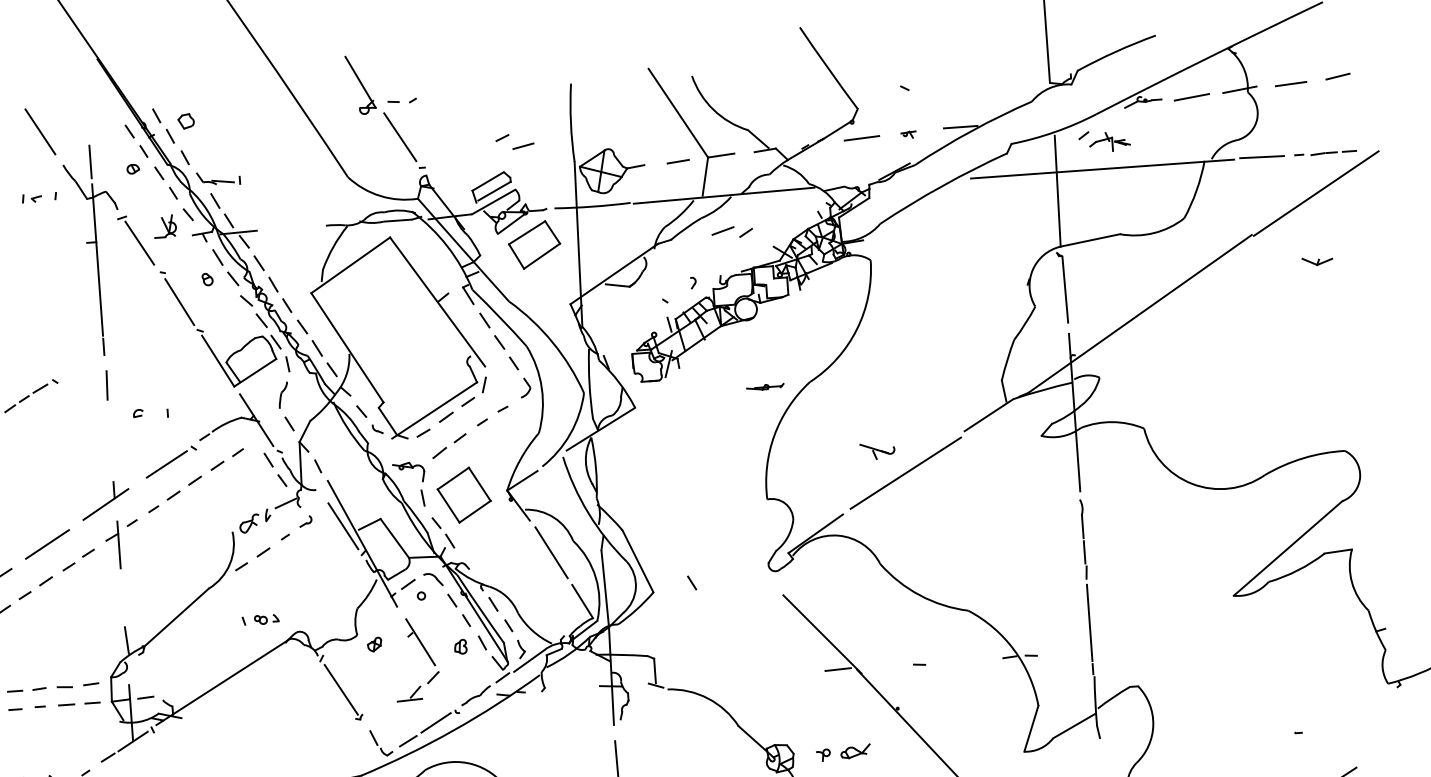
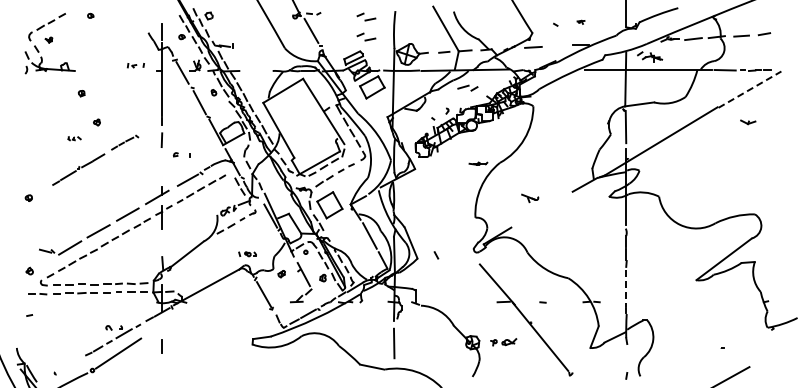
part: (511, 99) -> (366, 16), added
line: (40, 130) -> (138, 15), removed
part: (907, 133) -> (580, 21), moved
line: (1317, 193) -> (750, 89), solid -> dashed
part: (38, 197) -> (135, 65), moved
line: (904, 472) -> (542, 209), removed
part: (260, 620) -> (247, 254), moved
line: (1090, 623) -> (626, 288), solid -> dashed

